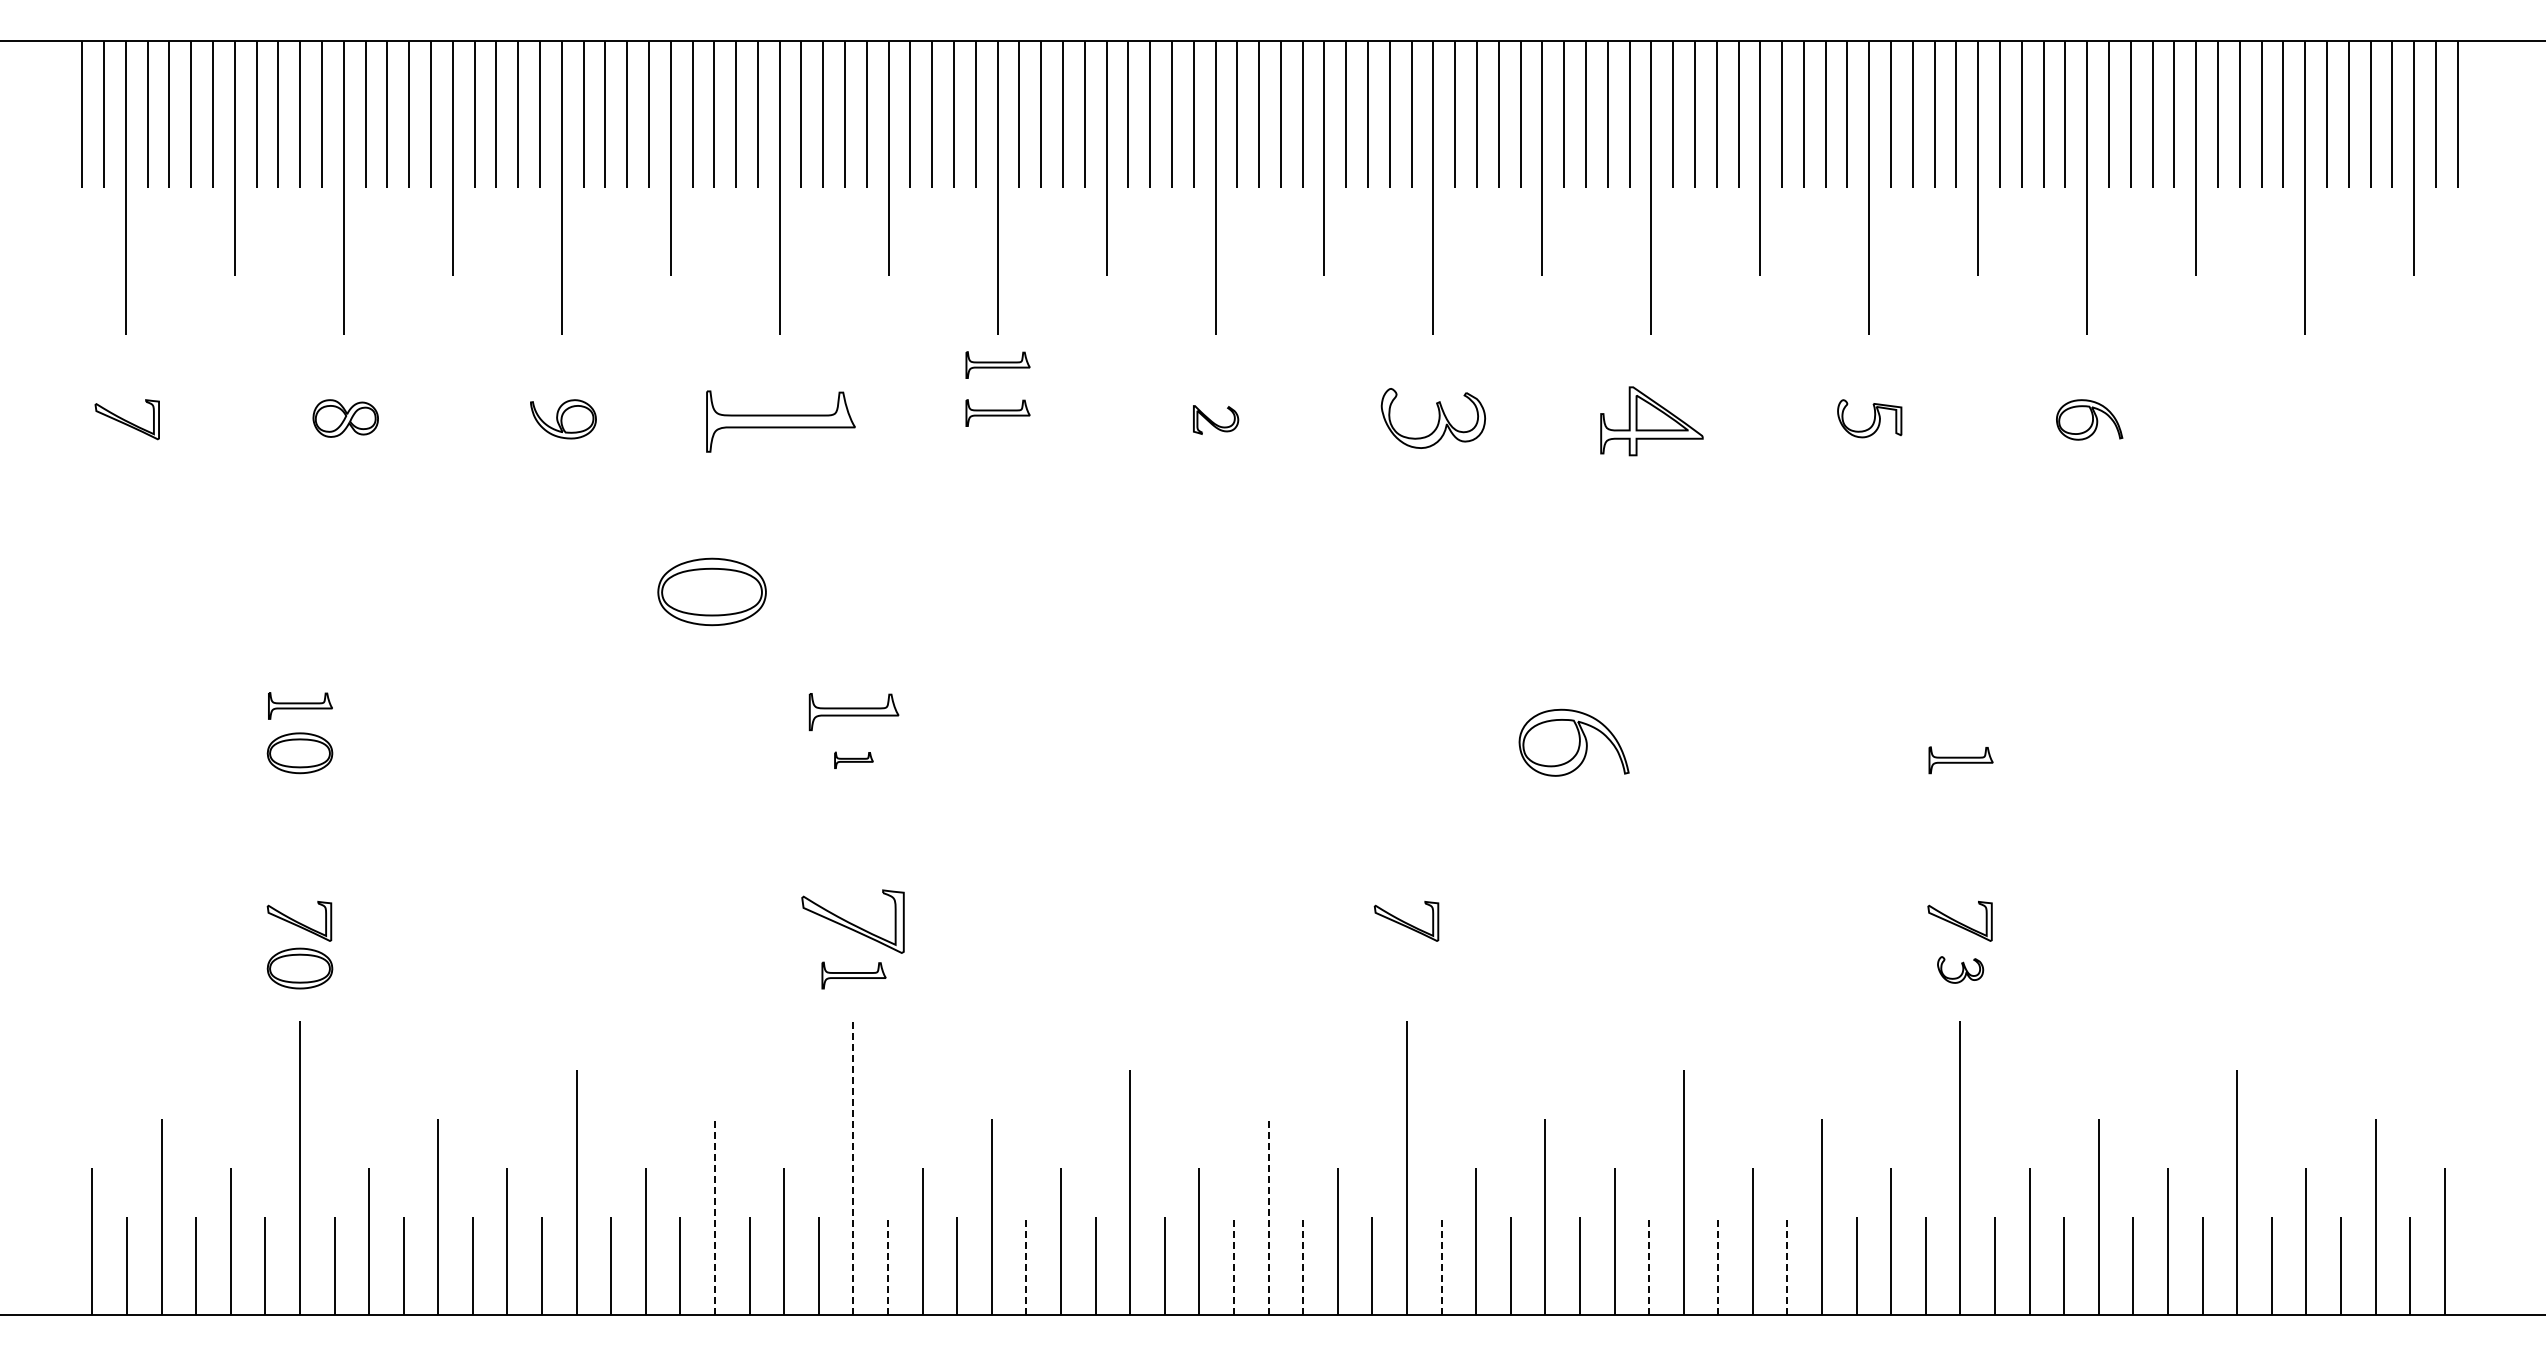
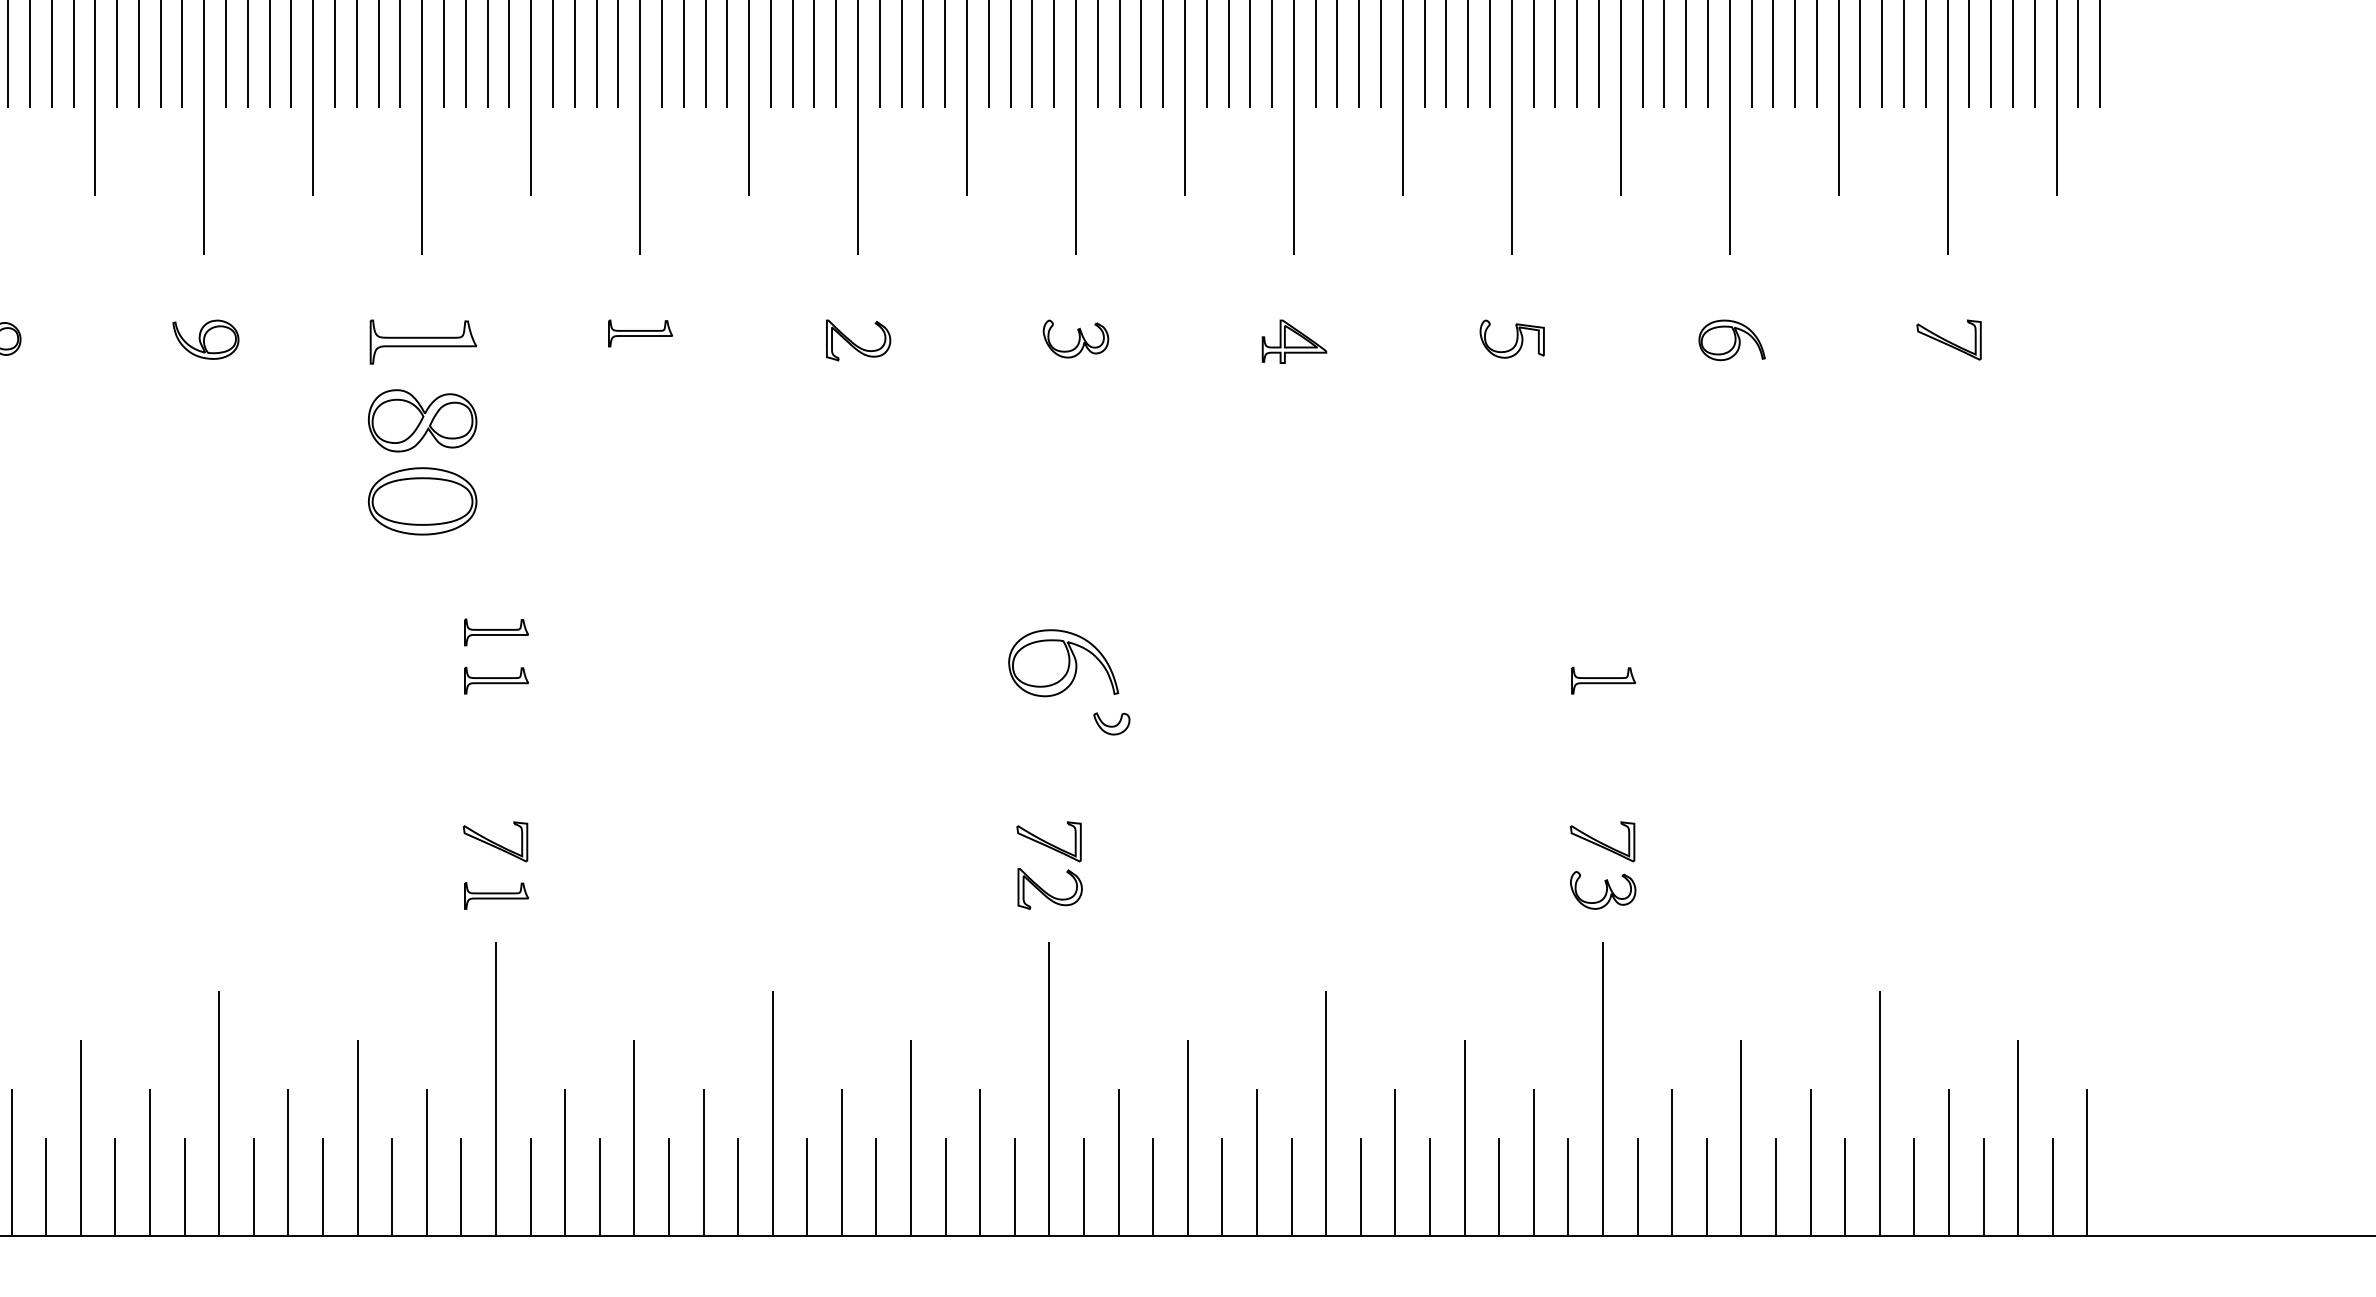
part: (997, 364) -> (640, 284), removed
part: (1433, 418) -> (1076, 338), size x0.62
part: (1215, 419) -> (858, 339), size x1.43
part: (2306, 419) -> (1949, 339), added
part: (780, 421) -> (423, 341), size x0.71
part: (1651, 421) -> (1294, 341), size x0.62
part: (779, 500) -> (422, 420), added
part: (711, 591) -> (422, 500), moved
part: (853, 711) -> (496, 631), size x0.71
part: (1573, 742) -> (1063, 662), moved
part: (853, 760) -> (496, 680), size x1.67
part: (1468, 803) -> (1111, 723), added
part: (852, 920) -> (495, 840), size x0.62
part: (1407, 968) -> (1050, 888), added
part: (1960, 969) -> (1603, 889), size x1.43
line: (853, 1167) -> (496, 1087), dashed -> solid
line: (715, 1216) -> (358, 1136), dashed -> solid
line: (1268, 1216) -> (911, 1136), dashed -> solid
line: (888, 1265) -> (531, 1185), dashed -> solid
line: (1026, 1265) -> (669, 1185), dashed -> solid
line: (1233, 1265) -> (876, 1185), dashed -> solid
line: (1303, 1265) -> (946, 1185), dashed -> solid
line: (1441, 1265) -> (1084, 1185), dashed -> solid
line: (1649, 1265) -> (1292, 1185), dashed -> solid
line: (1718, 1265) -> (1361, 1185), dashed -> solid
line: (1787, 1265) -> (1430, 1185), dashed -> solid

